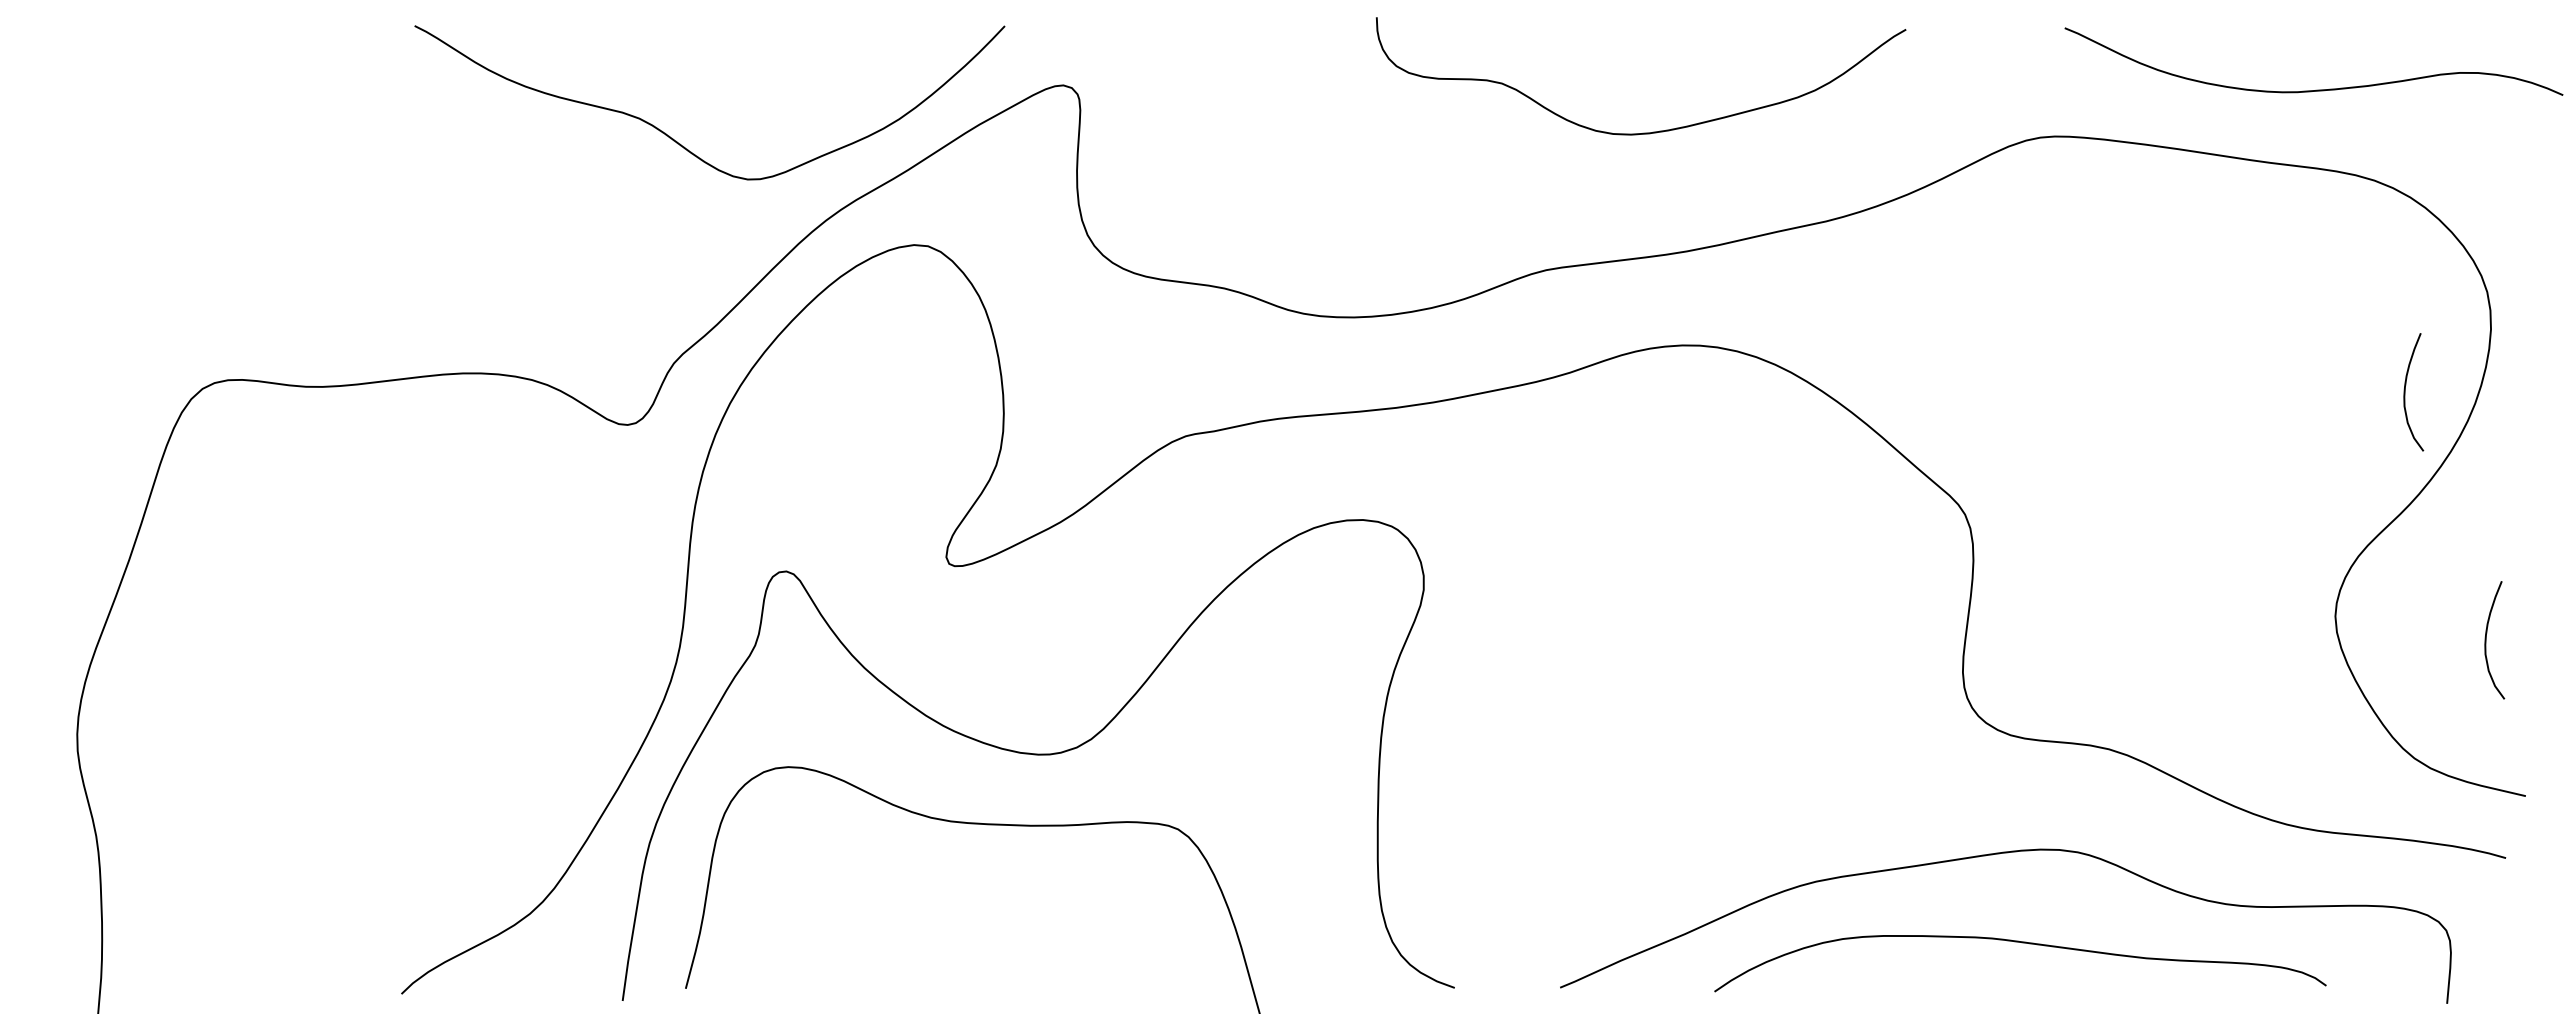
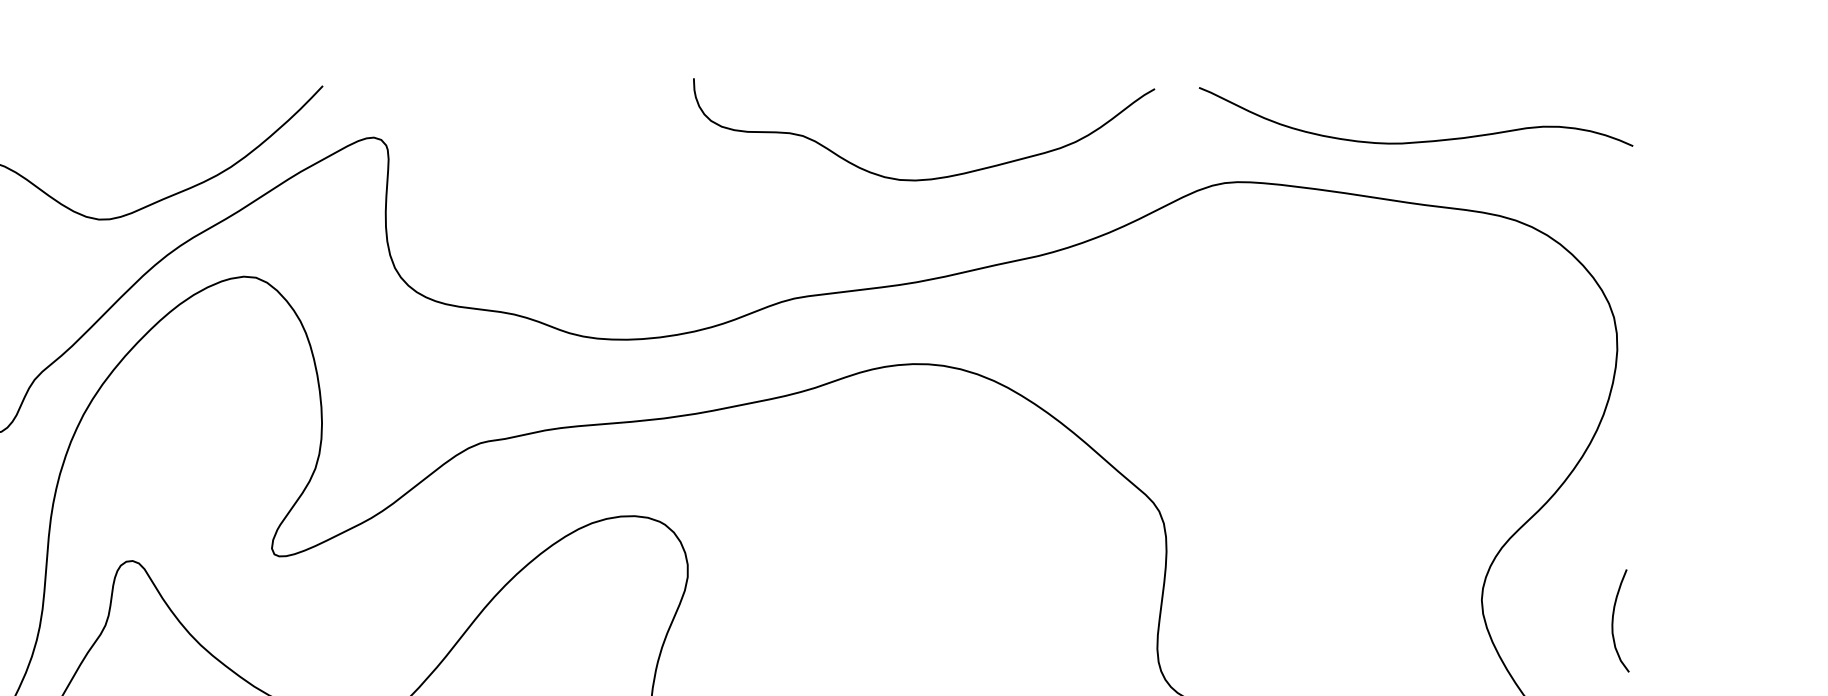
curve: (2316, 89) -> (1418, 141), moved
curve: (1643, 132) -> (926, 178), moved
curve: (2405, 392) -> (1542, 405), removed

